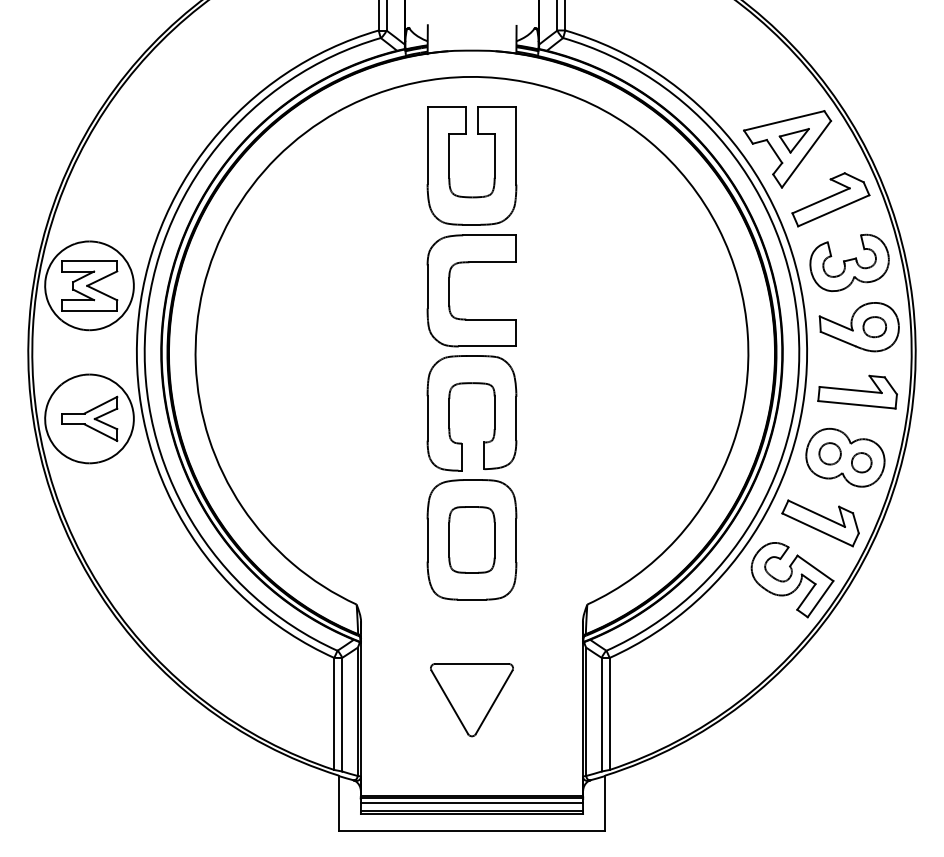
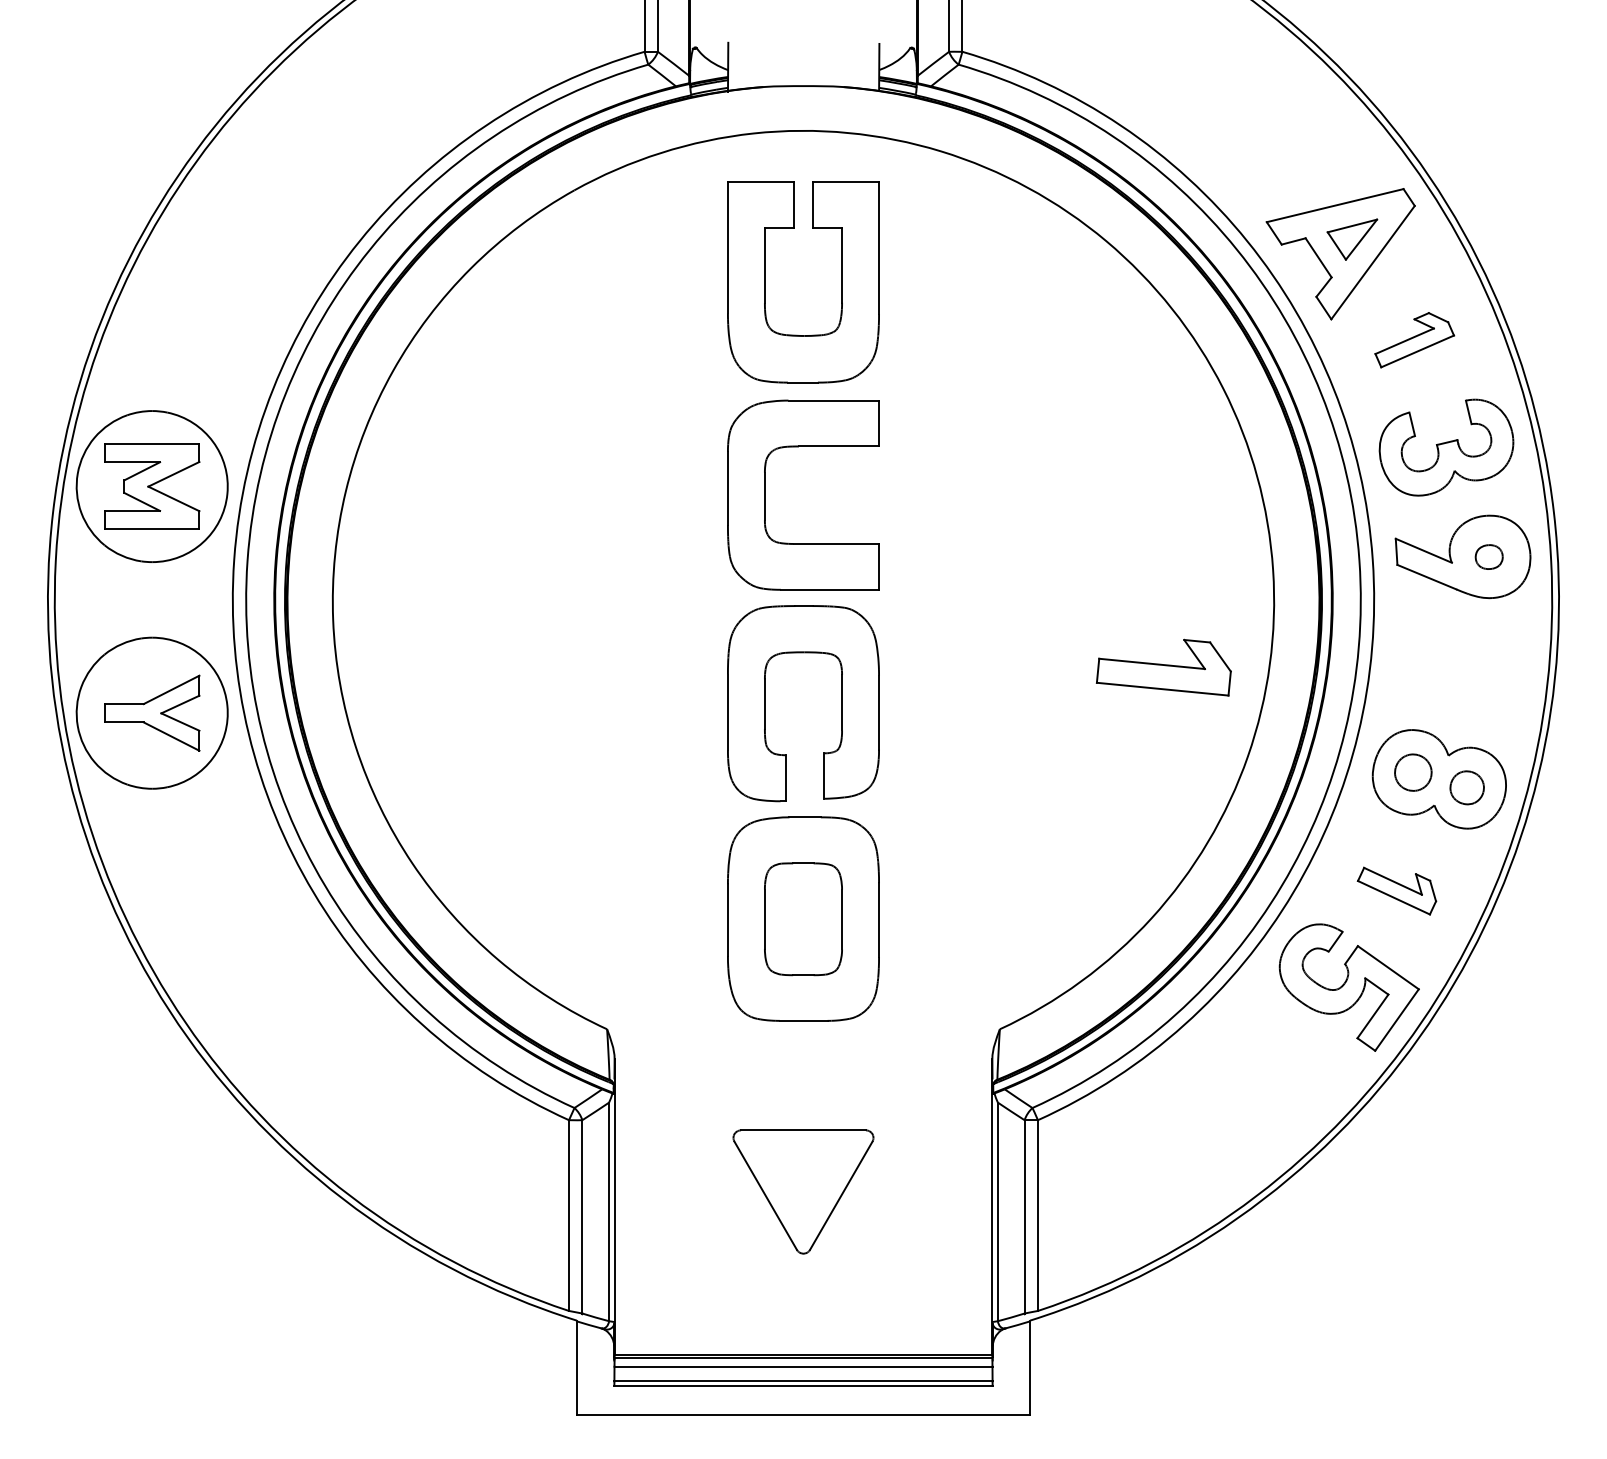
part: (830, 199) -> (1413, 339), size x0.6
part: (874, 327) -> (1488, 557), size x0.7
part: (857, 391) -> (1163, 666), moved
part: (820, 523) -> (1396, 891), size x0.6

